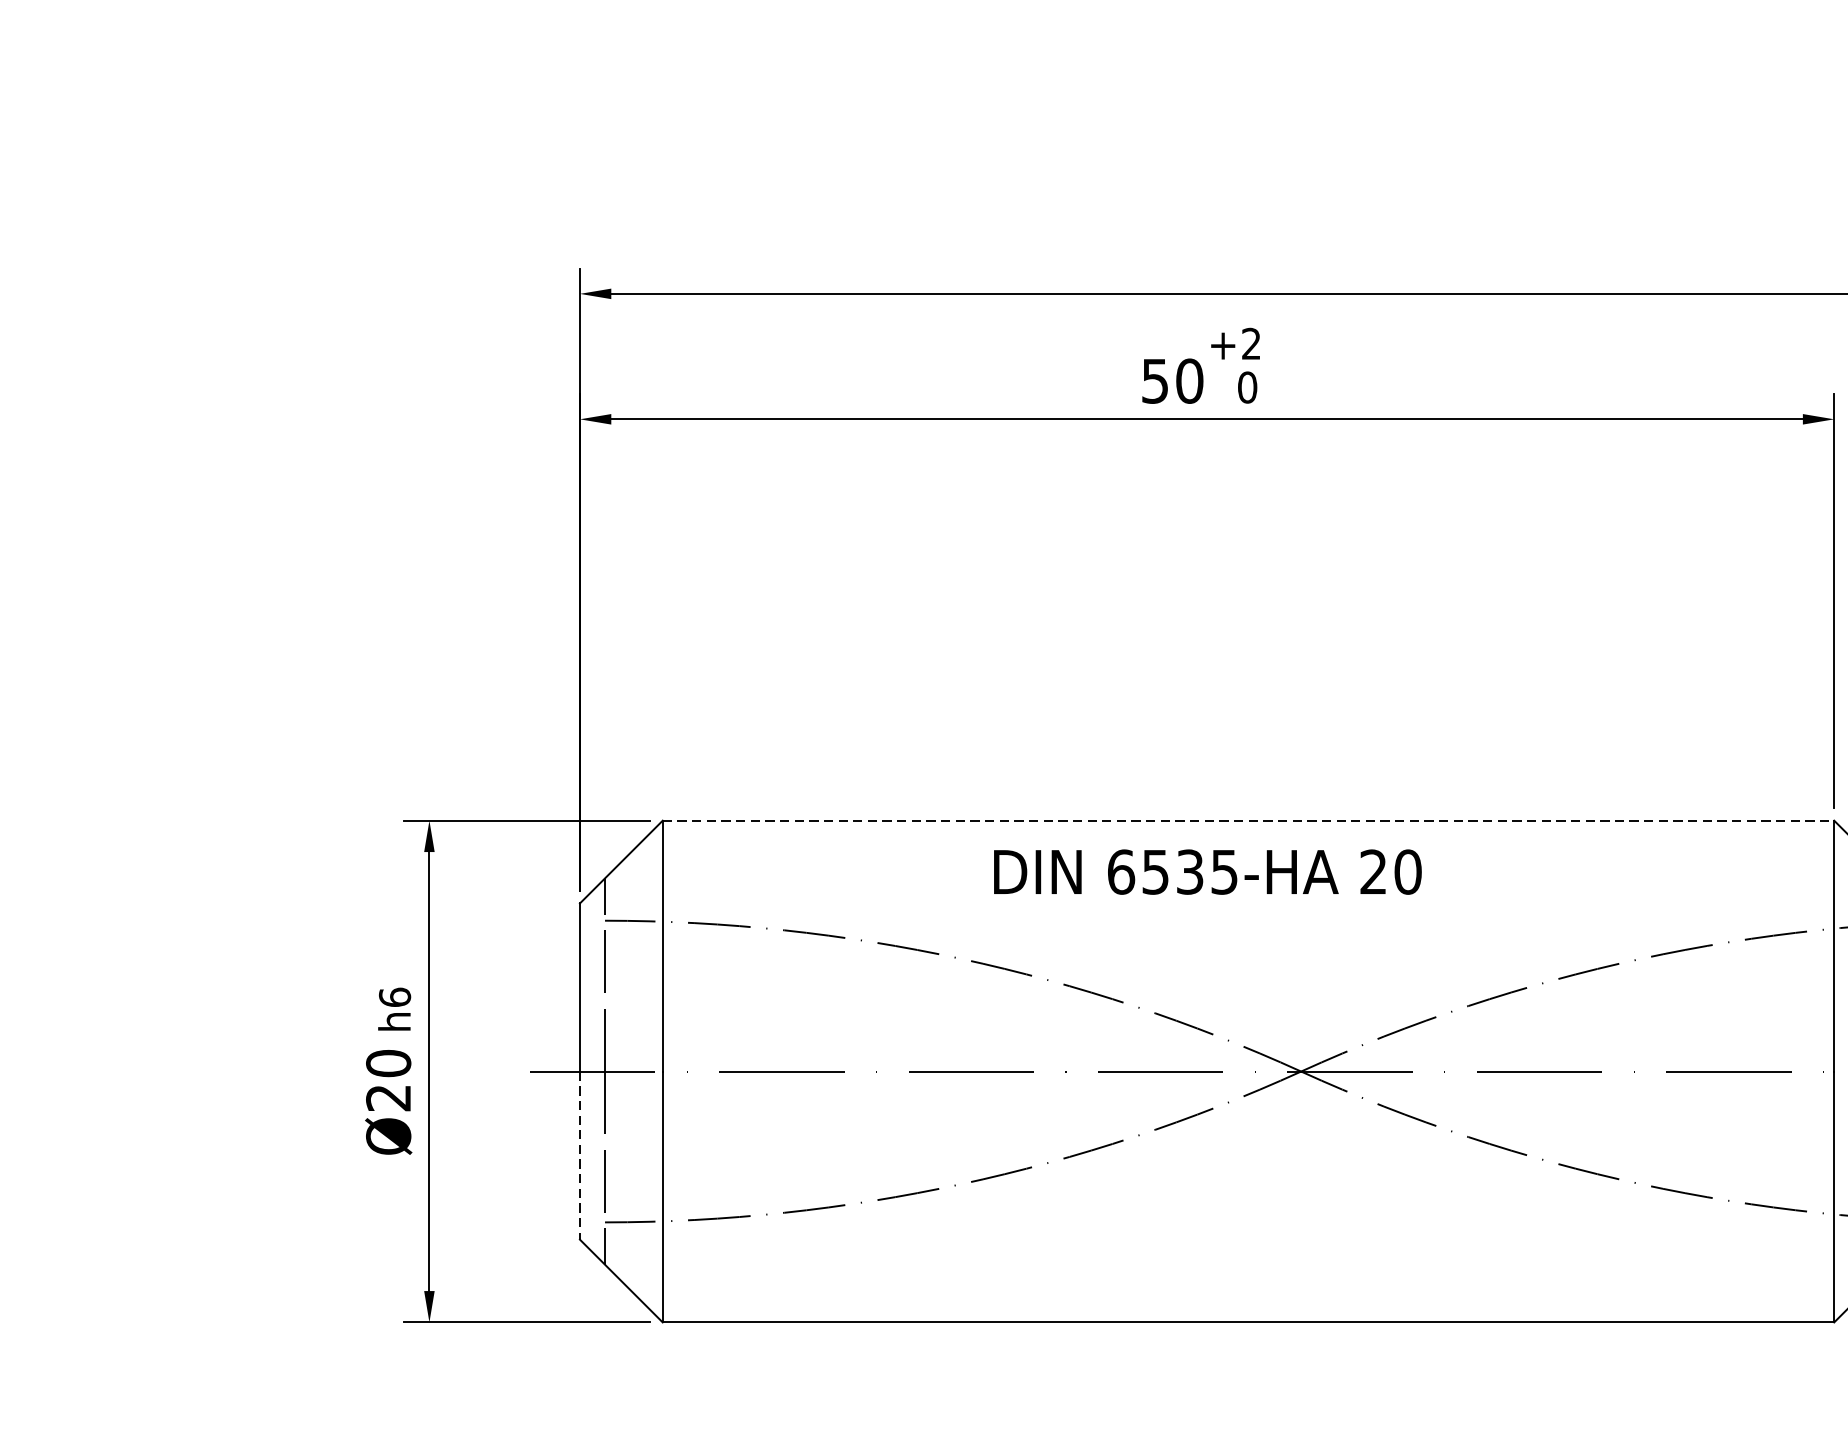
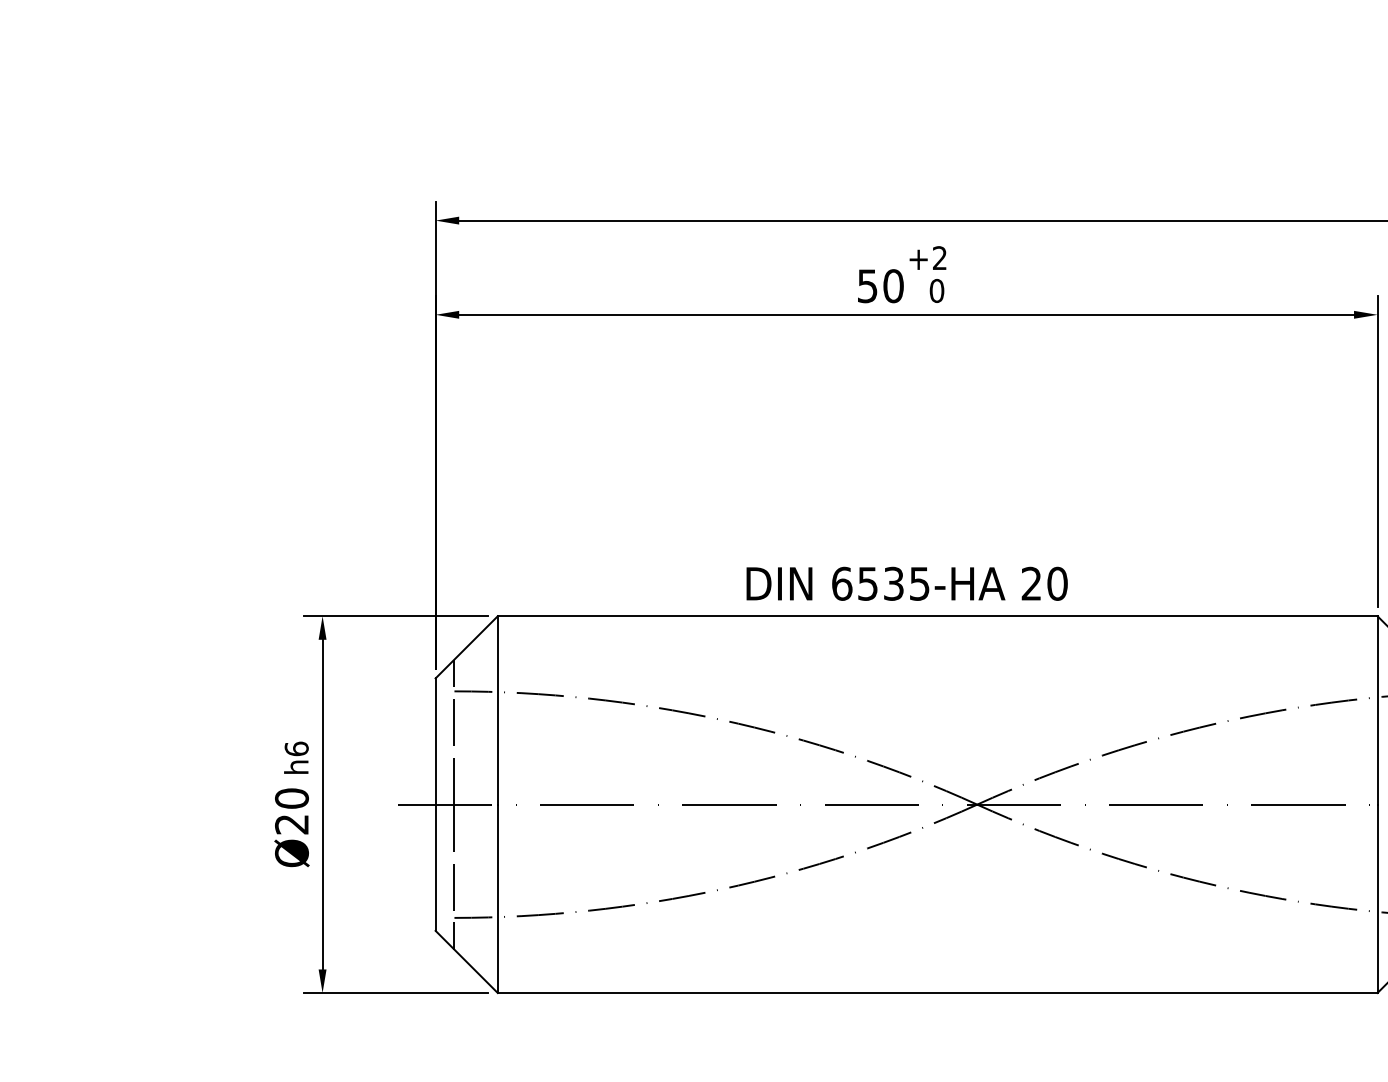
line: (1248, 821) -> (937, 616), dashed -> solid
text: (1206, 871) -> (906, 583), moved
line: (579, 1156) -> (435, 868), dashed -> solid

